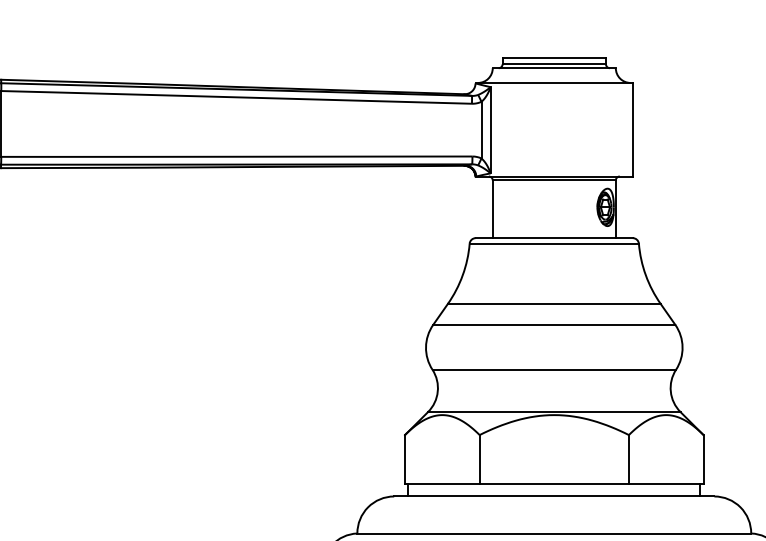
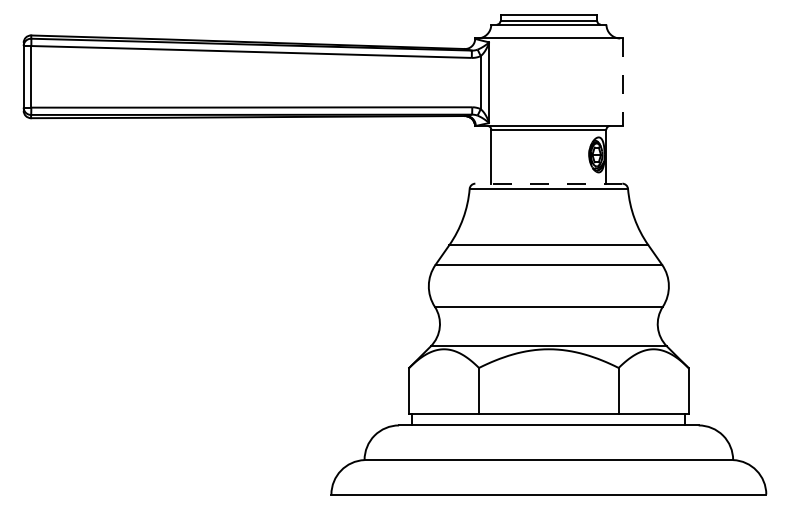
line: (632, 130) -> (622, 82), solid -> dashed
line: (553, 237) -> (548, 183), solid -> dashed

